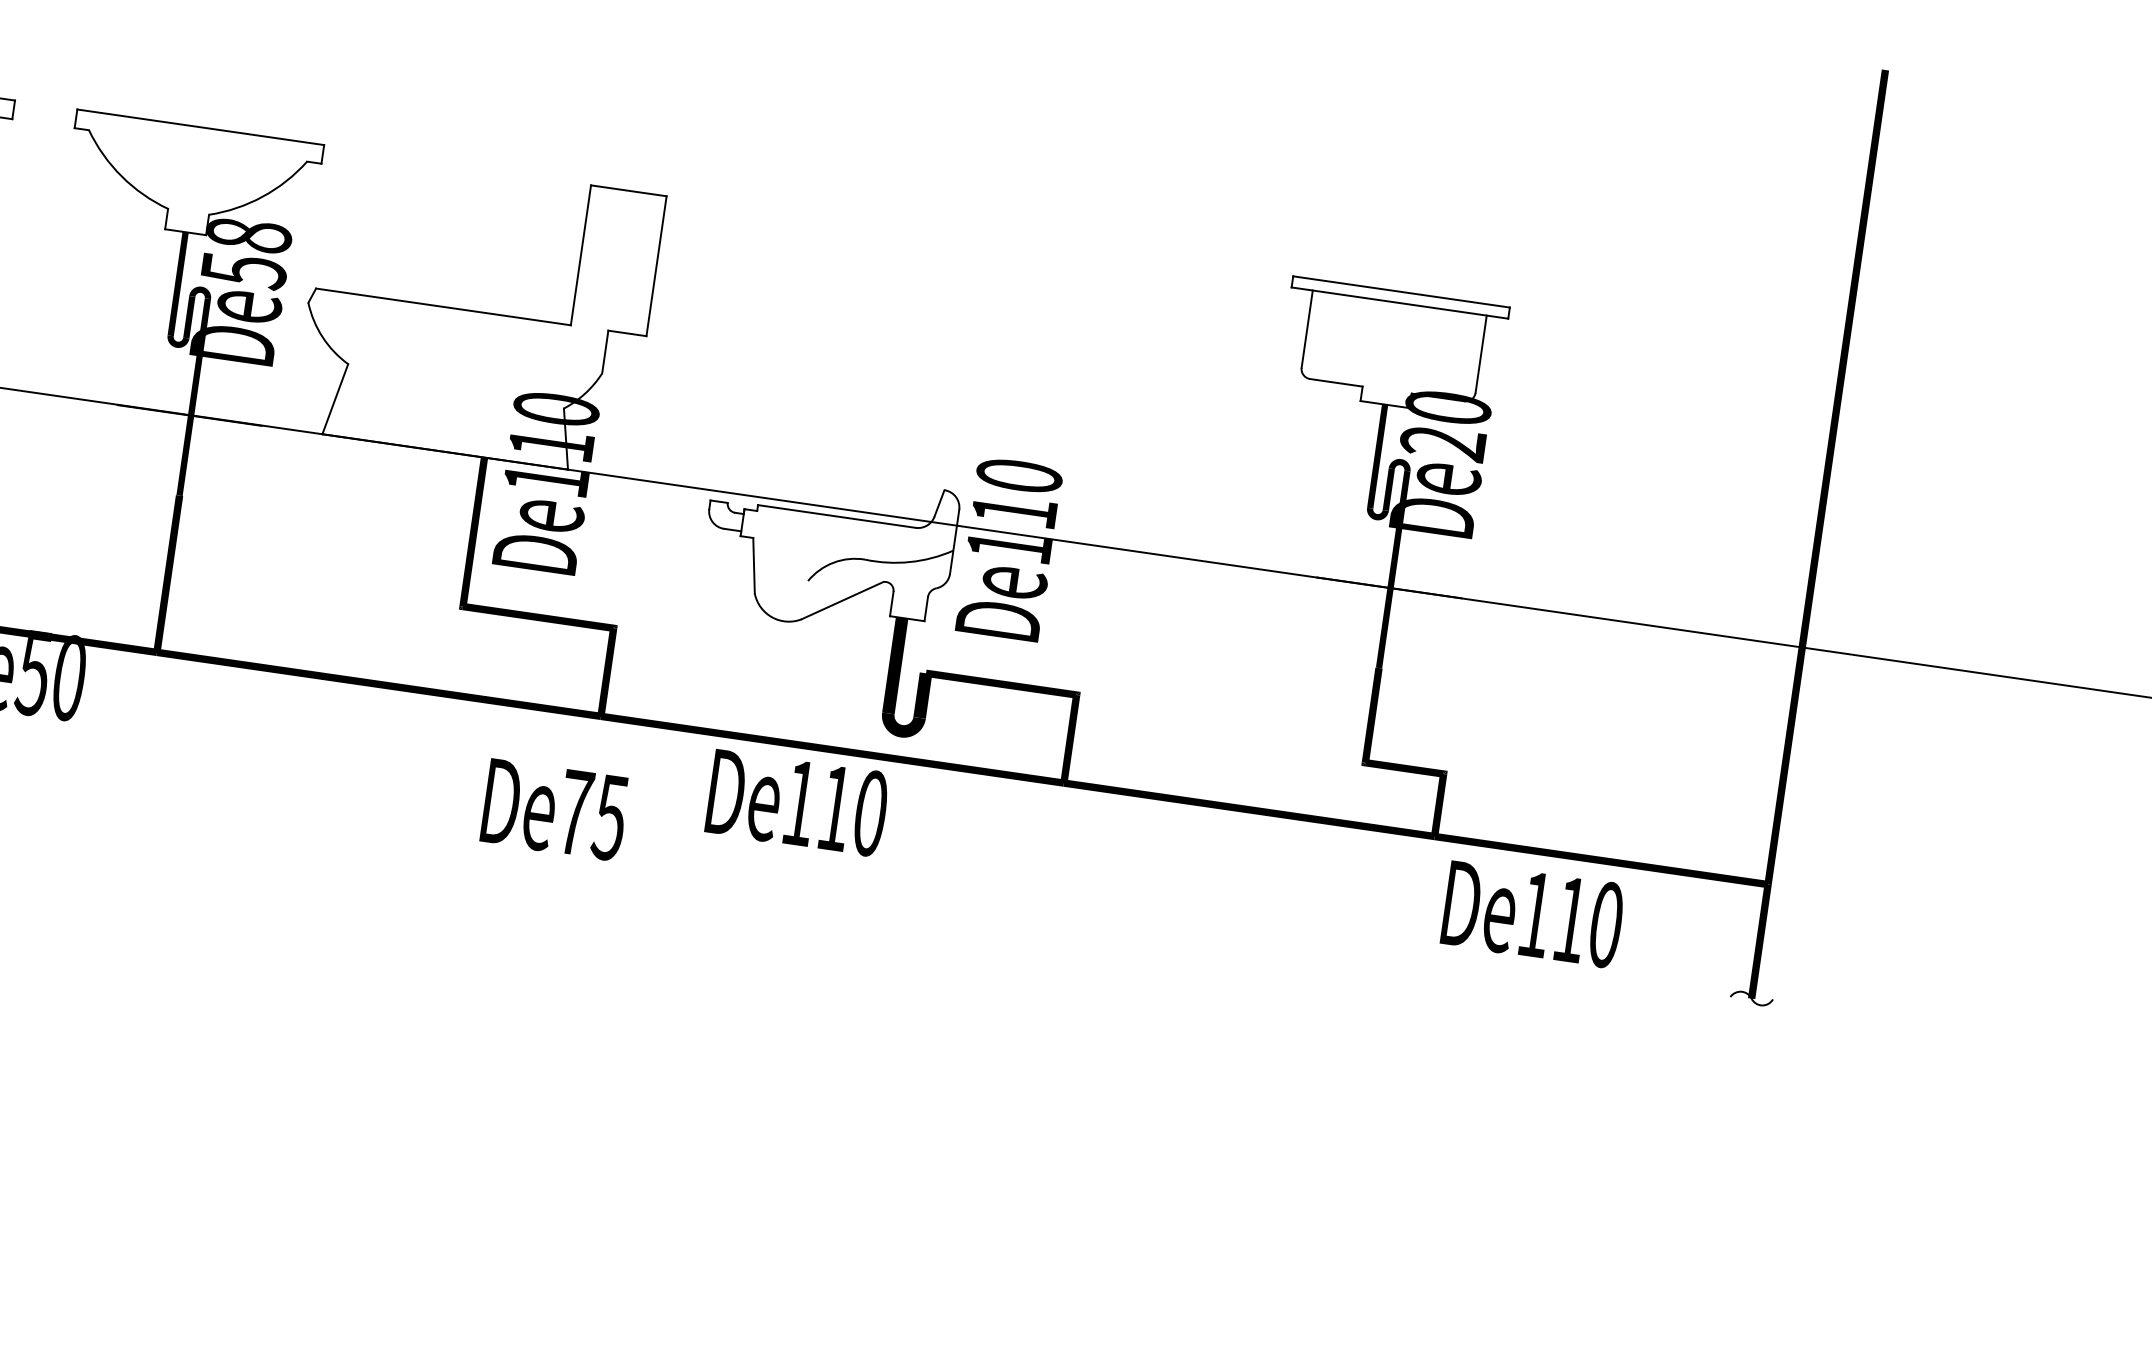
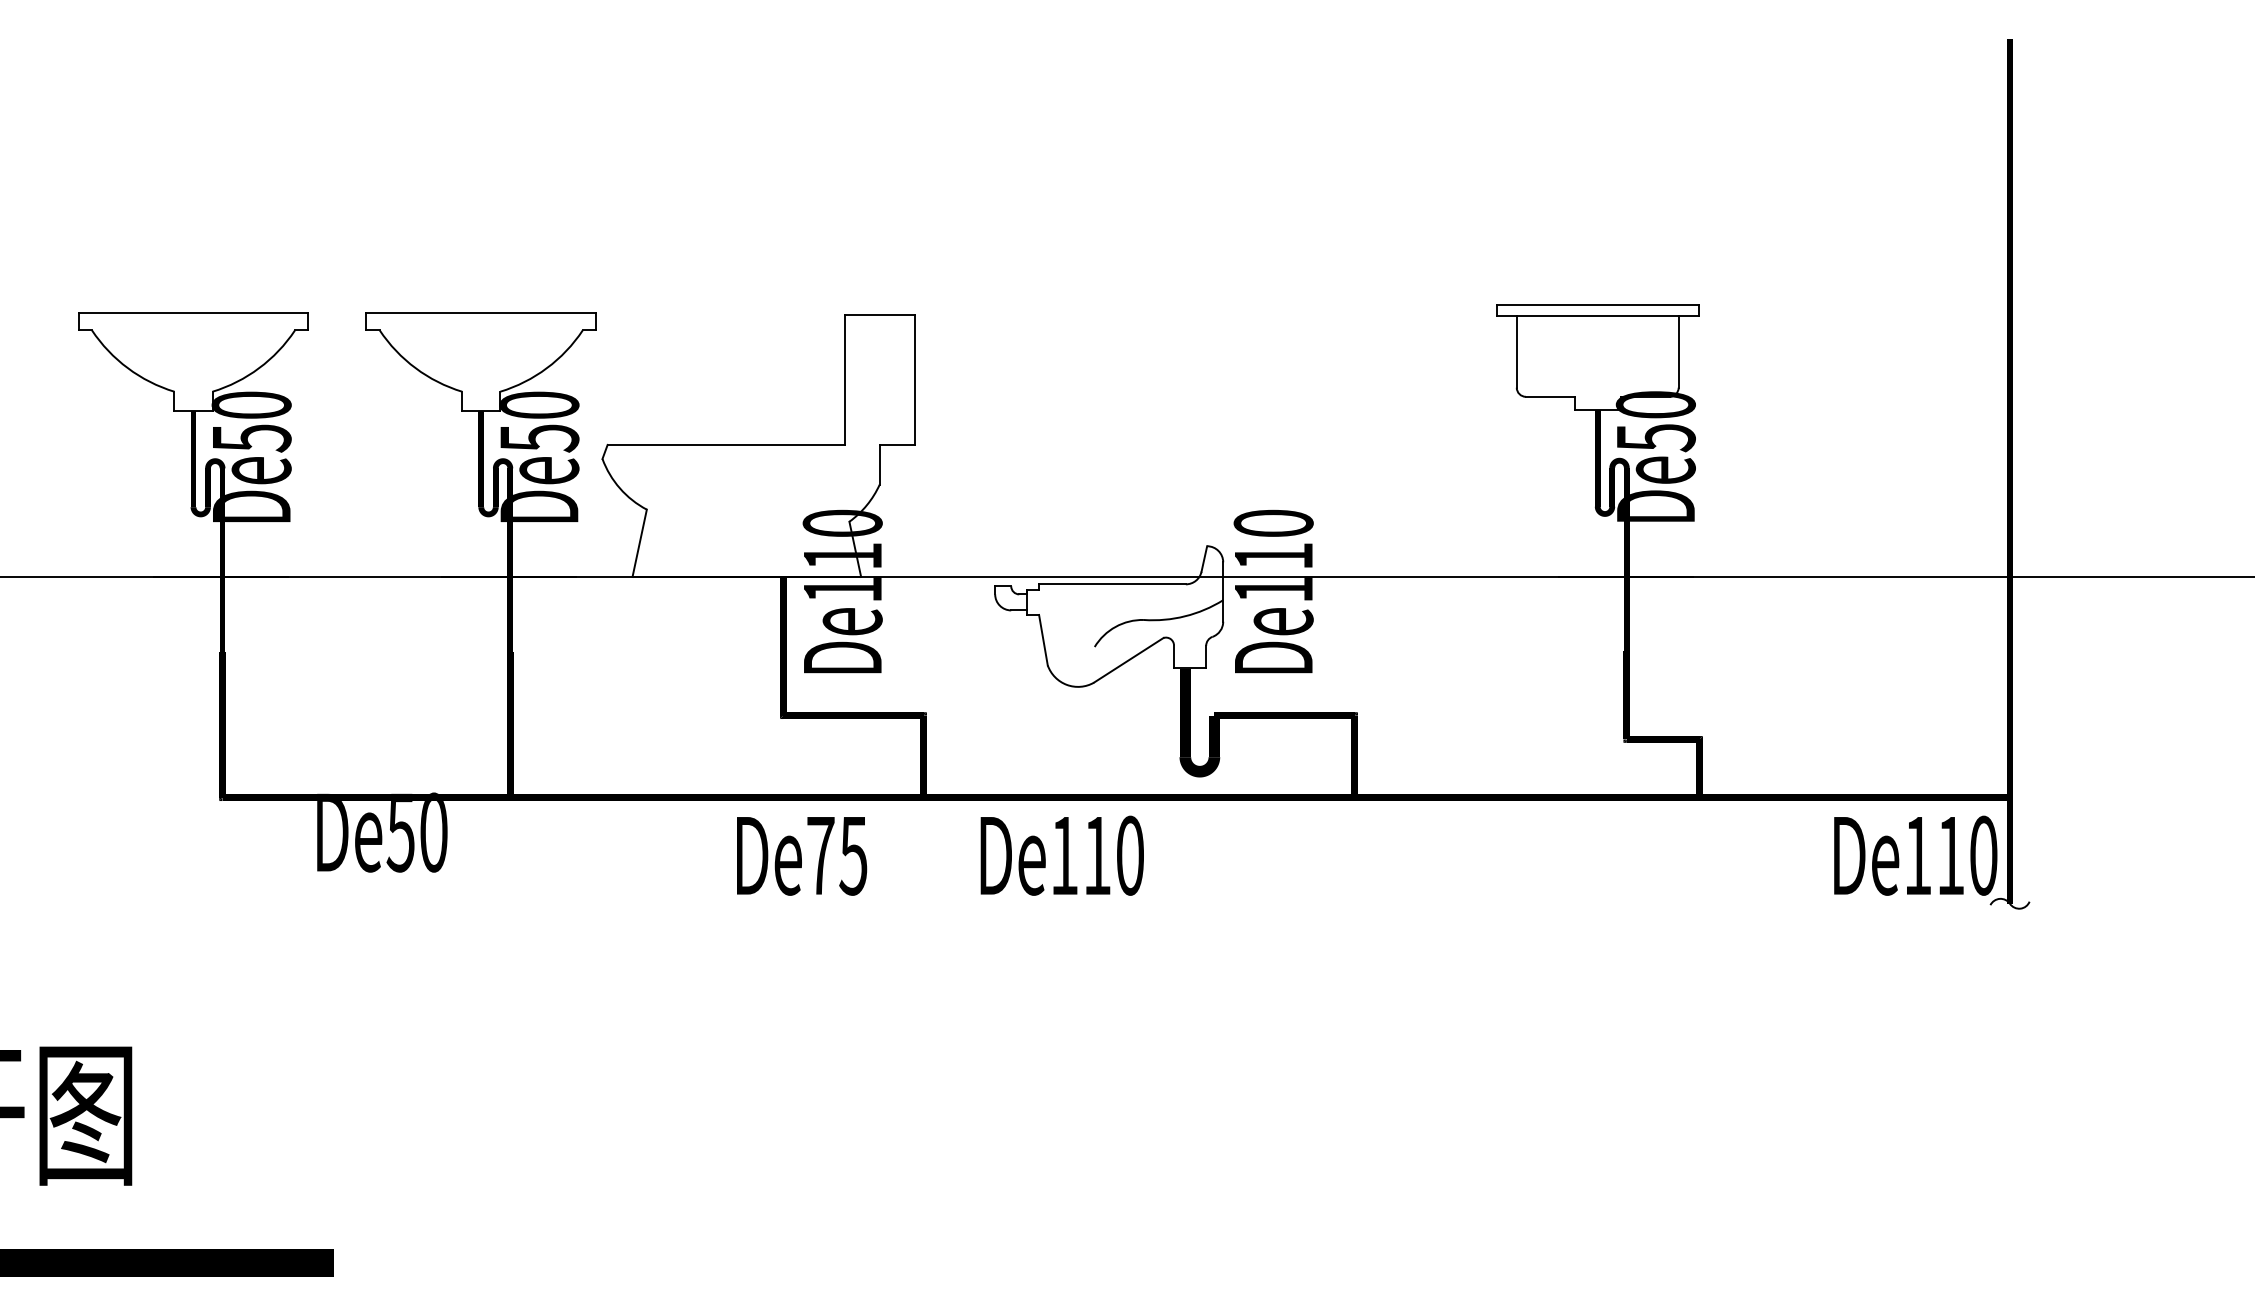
text: (250, 234) -> (540, 404), De58 -> De50
text: (1442, 443) -> (1655, 438), De20 -> De50
text: (796, 802) -> (1061, 855), moved
text: (555, 810) -> (802, 856), moved
text: (1532, 914) -> (1915, 855), moved

